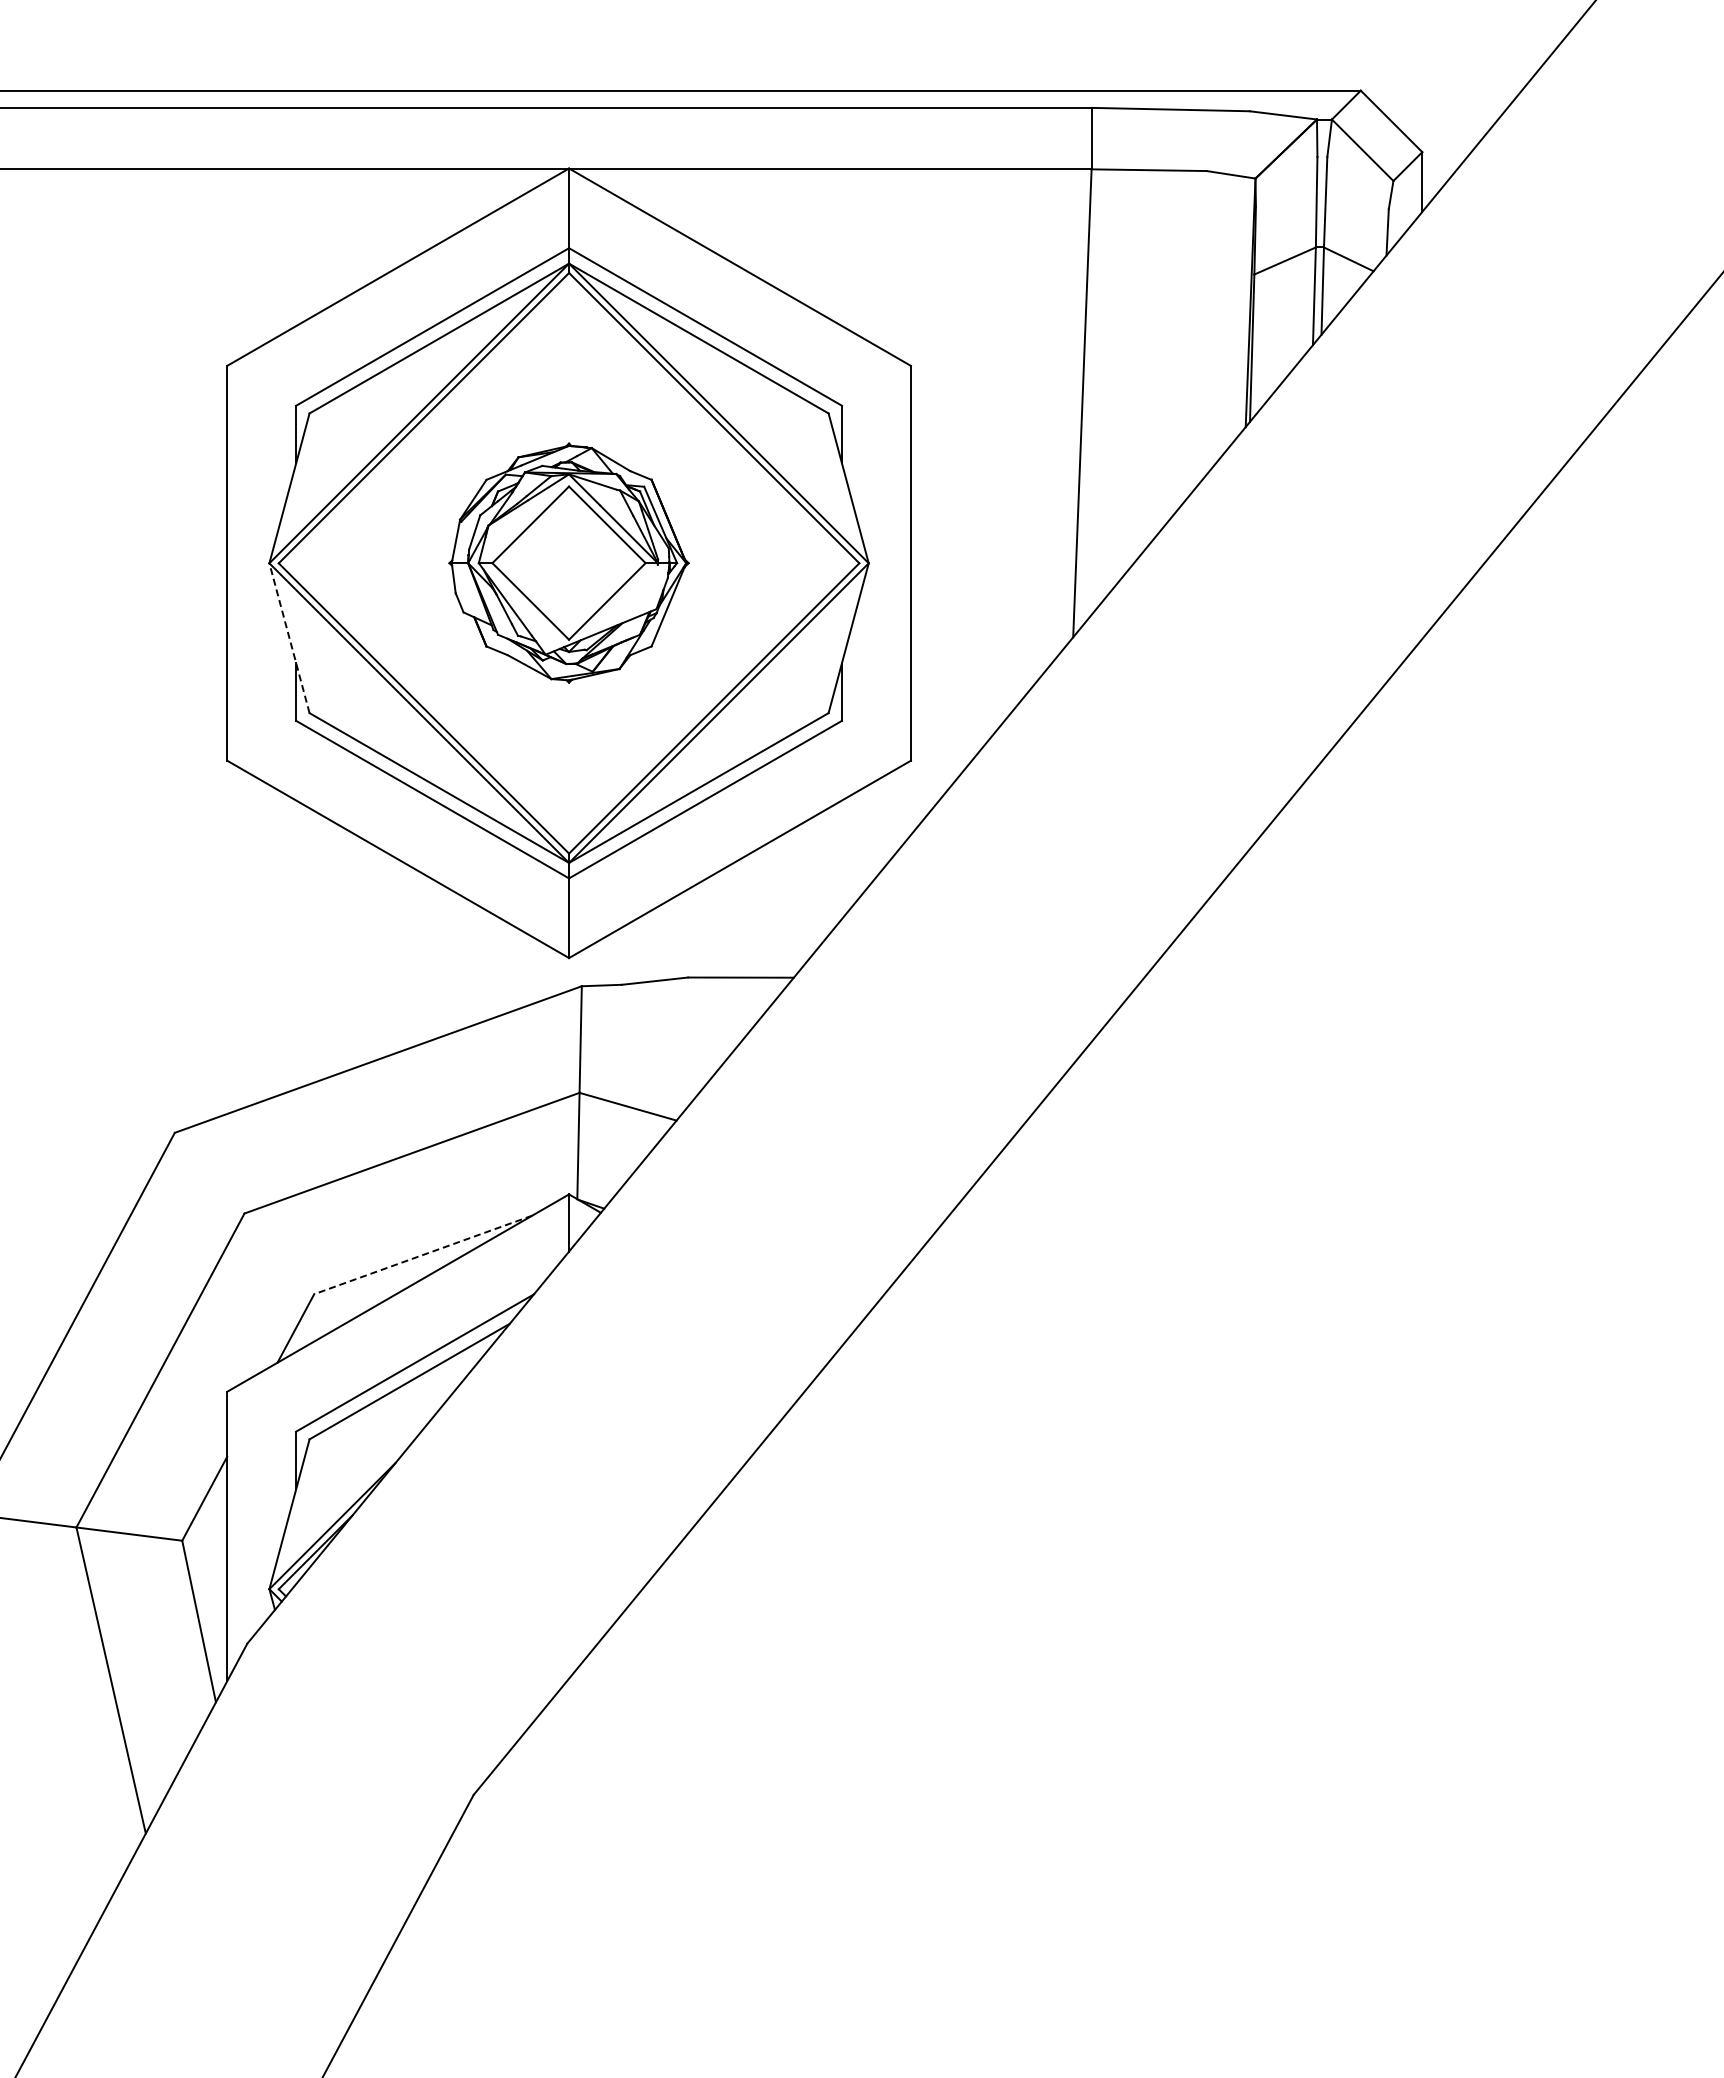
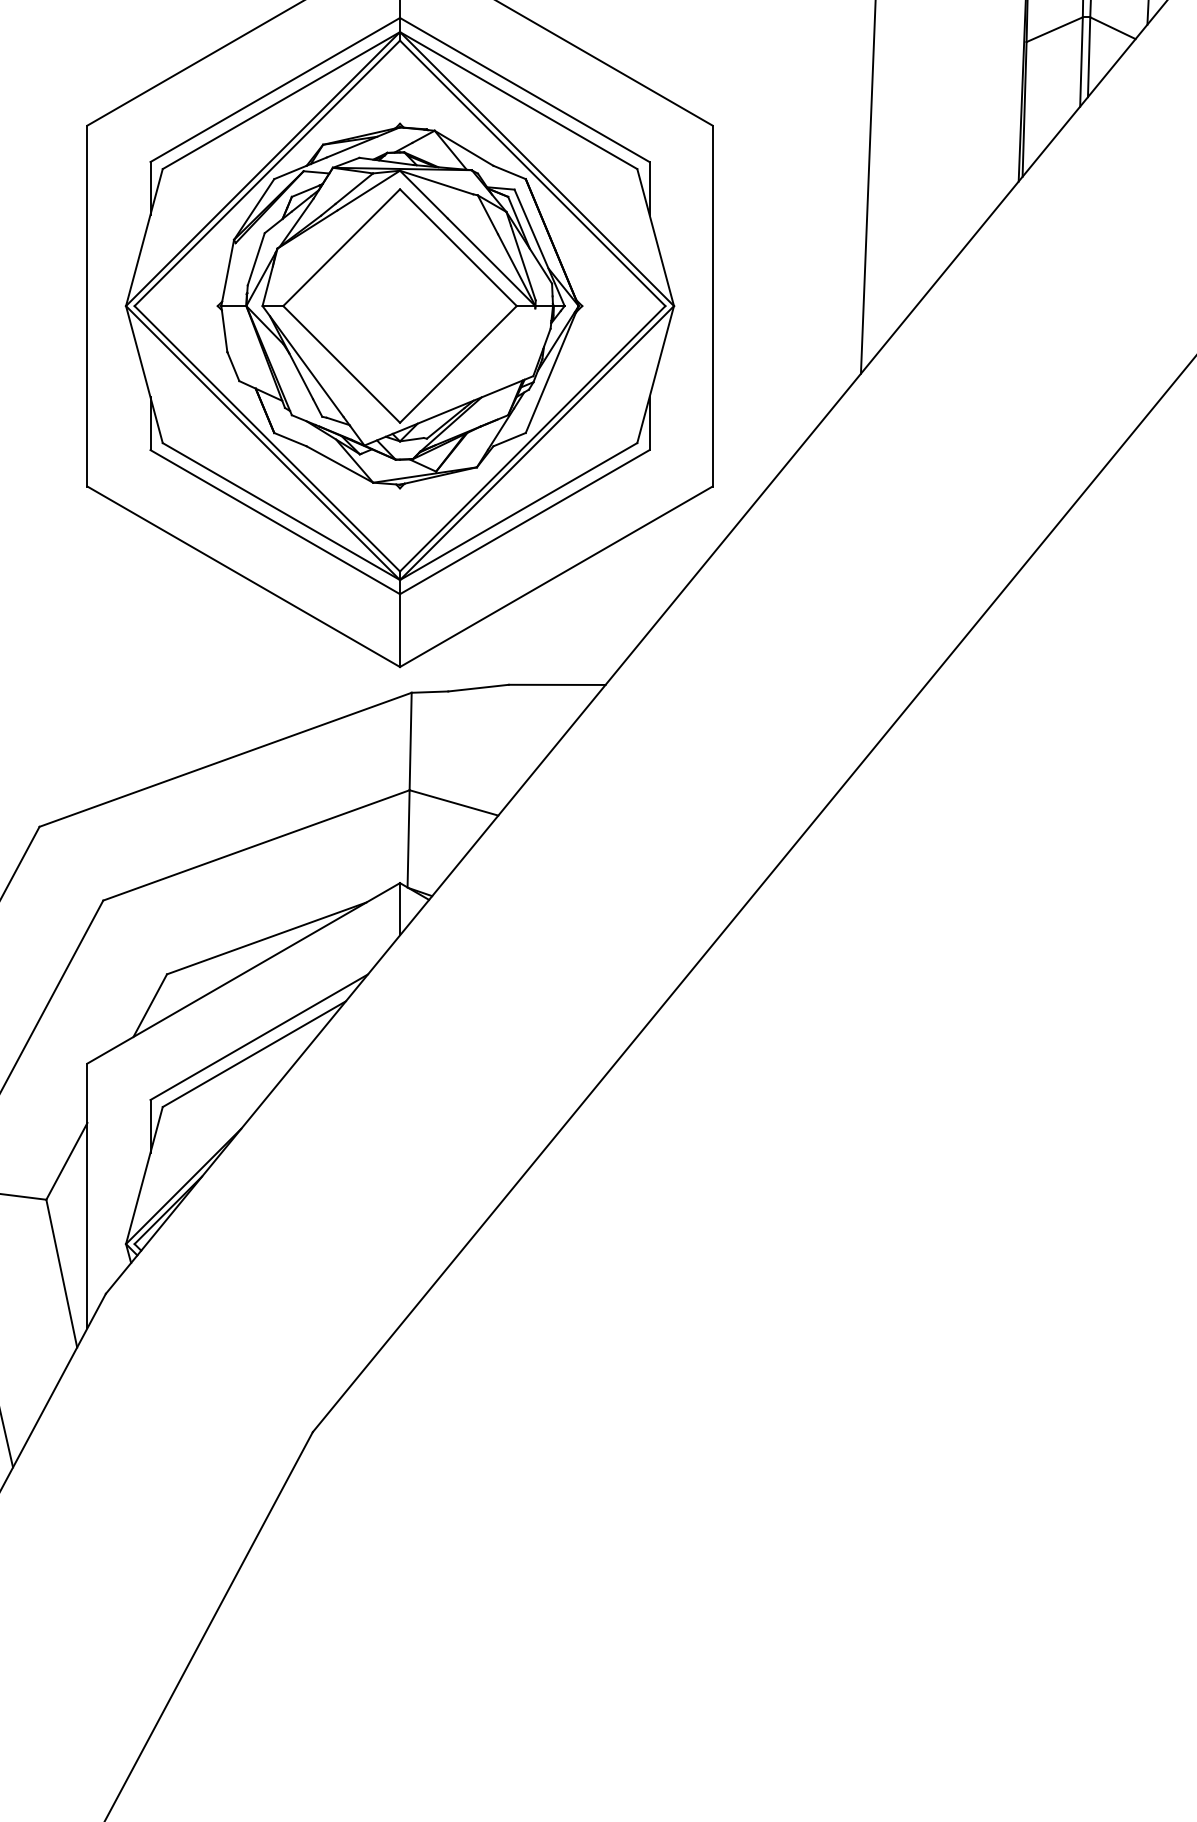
part: (568, 562) -> (399, 305), size x1.67
line: (289, 638) -> (144, 374), dashed -> solid
line: (423, 1254) -> (266, 938), dashed -> solid

